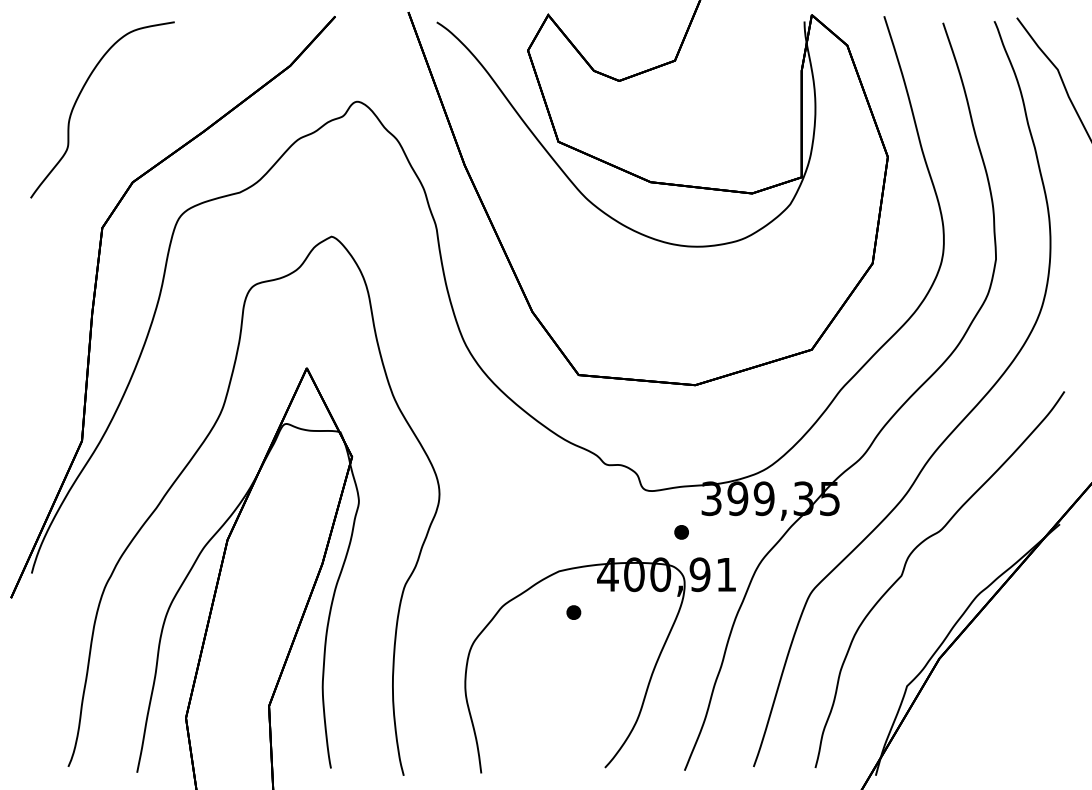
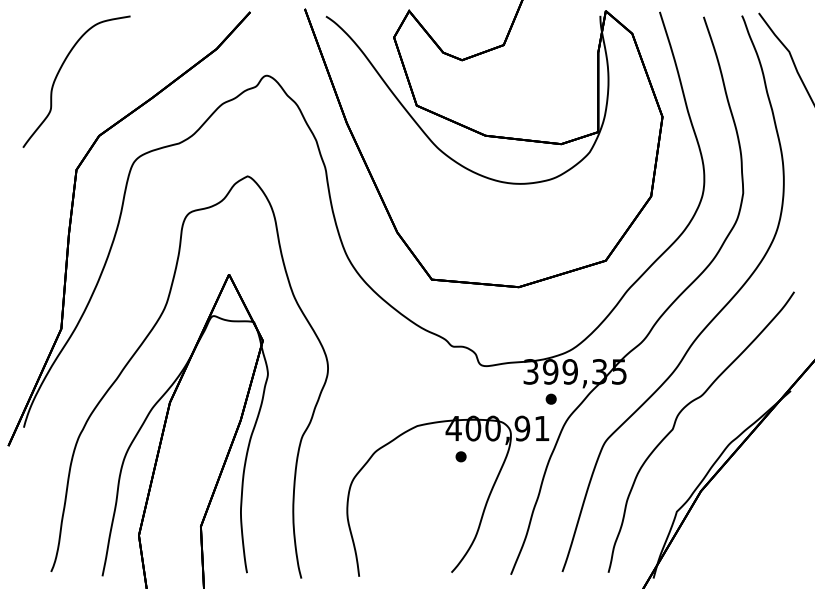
part: (681, 532) -> (551, 399), moved
part: (573, 612) -> (460, 456), moved

